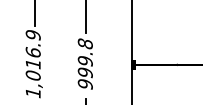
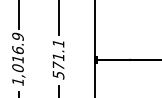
text: (85, 64) -> (58, 59), 999.8 -> 571.1

